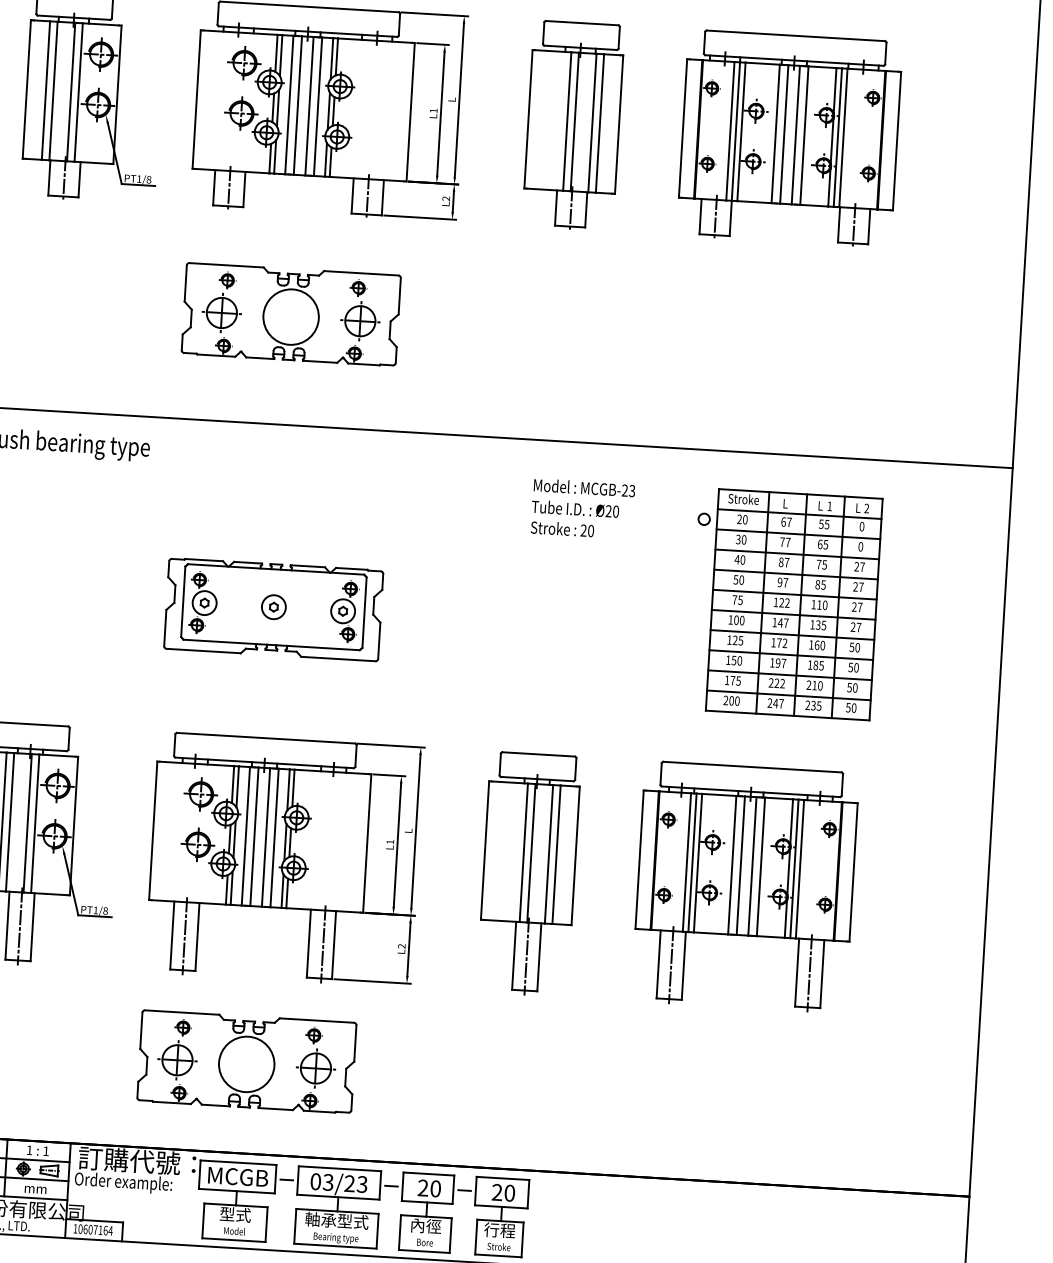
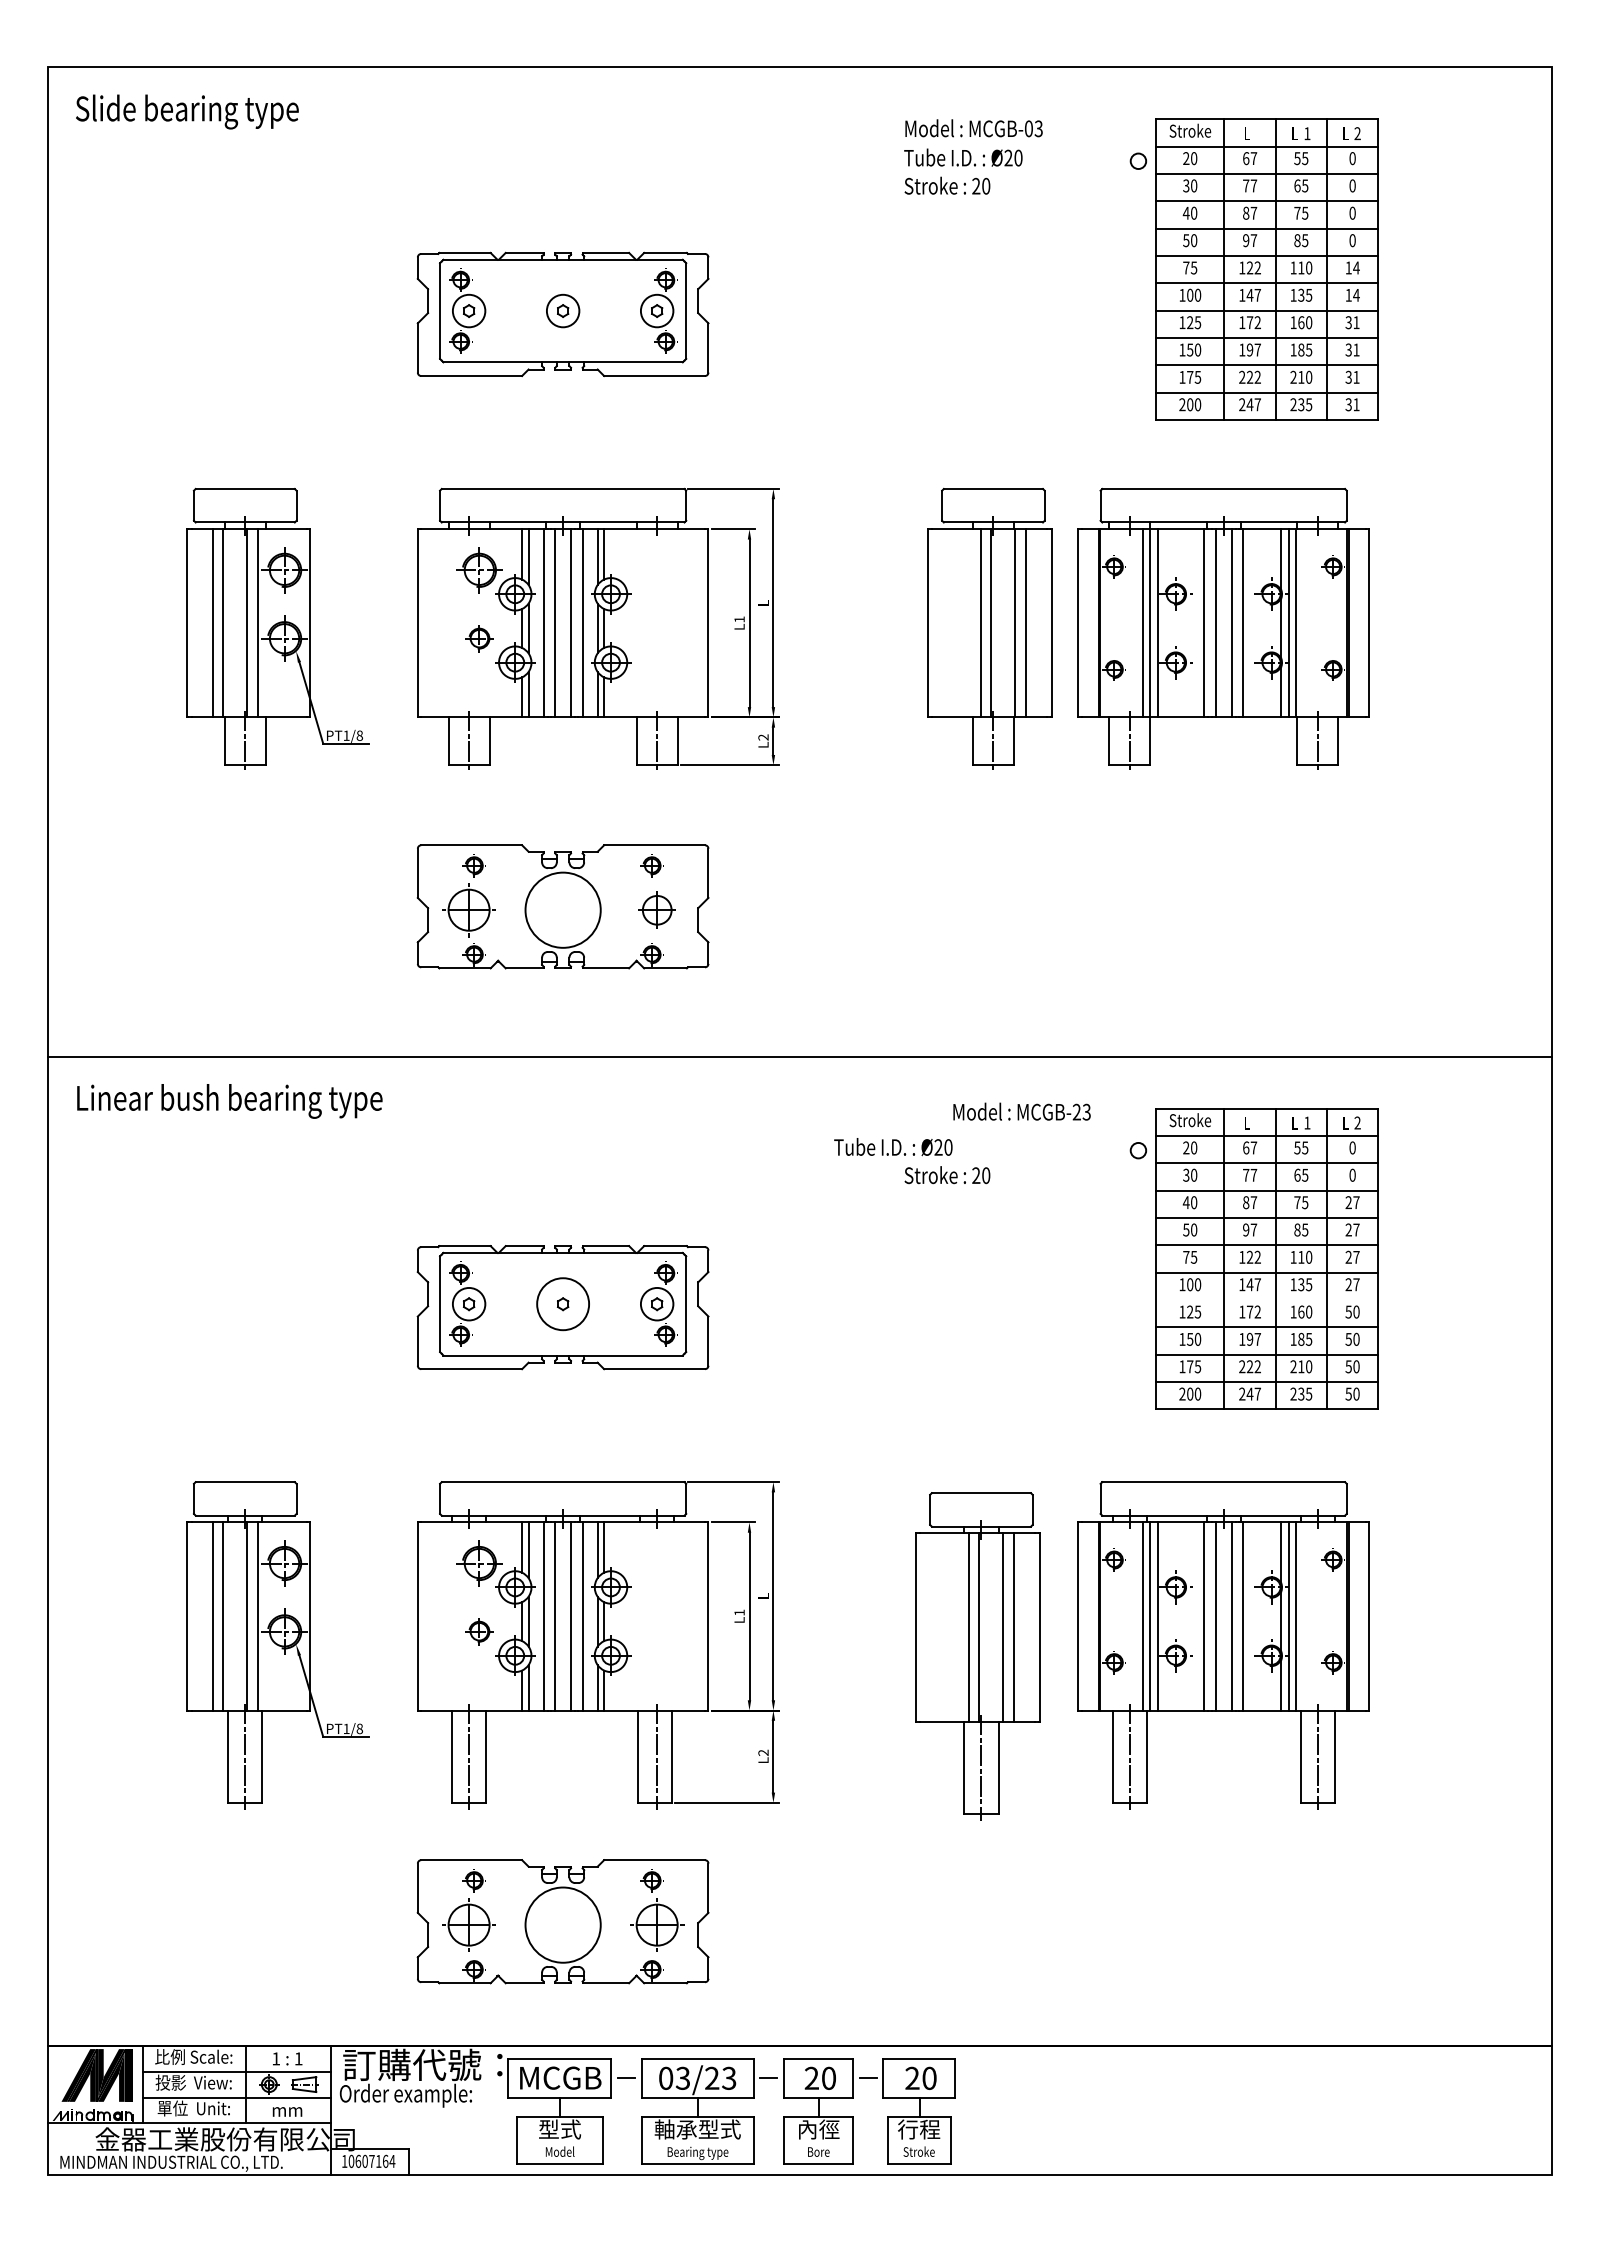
part: (241, 113) -> (479, 638), size x0.6
part: (573, 125) -> (989, 628), moved
part: (360, 321) -> (657, 910), size x0.7
text: (584, 487) -> (1021, 1111), moved
text: (575, 509) -> (893, 1147), moved
circle: (273, 606) -> (562, 1303), size x1.6
line: (792, 635) -> (1267, 1300), removed
part: (198, 844) -> (479, 1631), size x0.6
part: (528, 874) -> (977, 1656), moved

